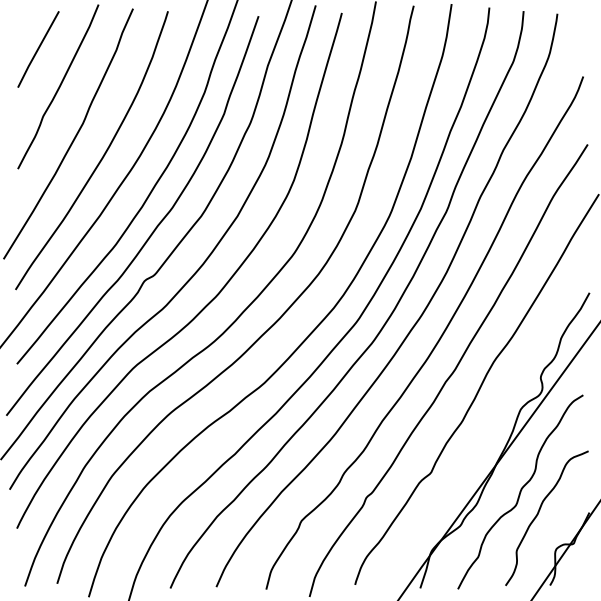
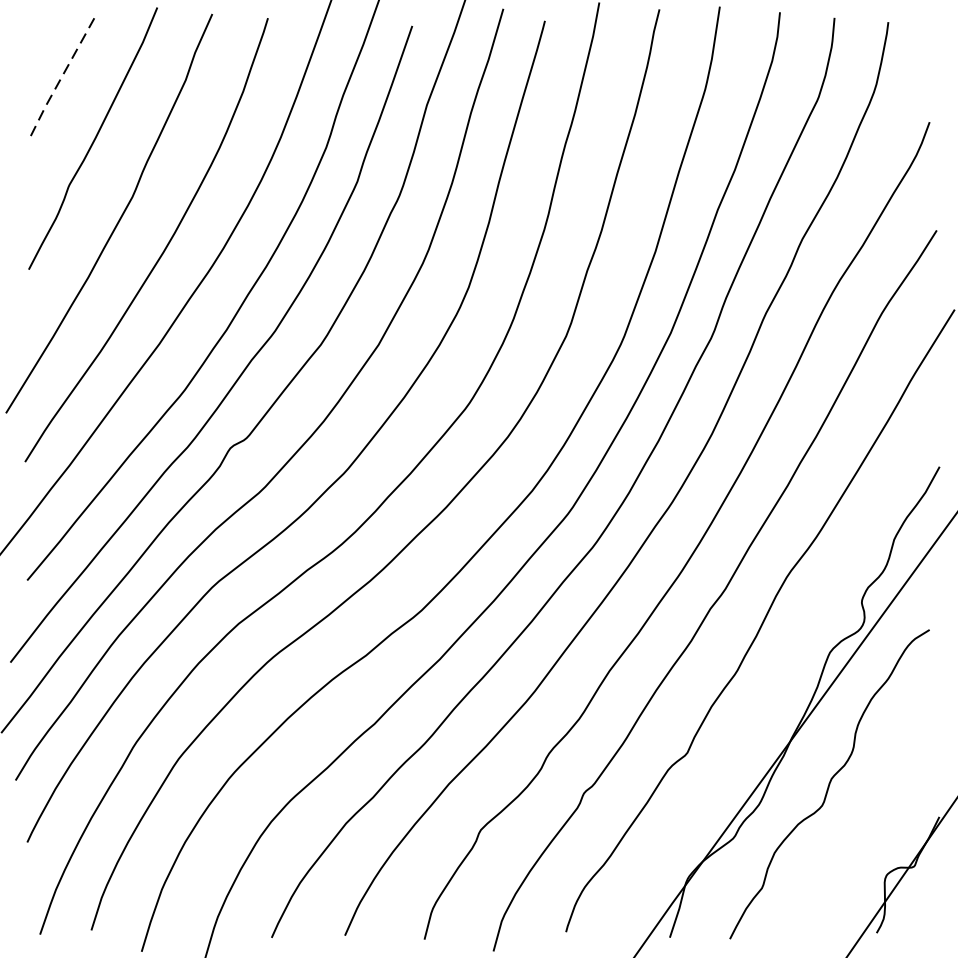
line: (37, 50) -> (59, 80), solid -> dashed
curve: (538, 514) -> (858, 819), removed

